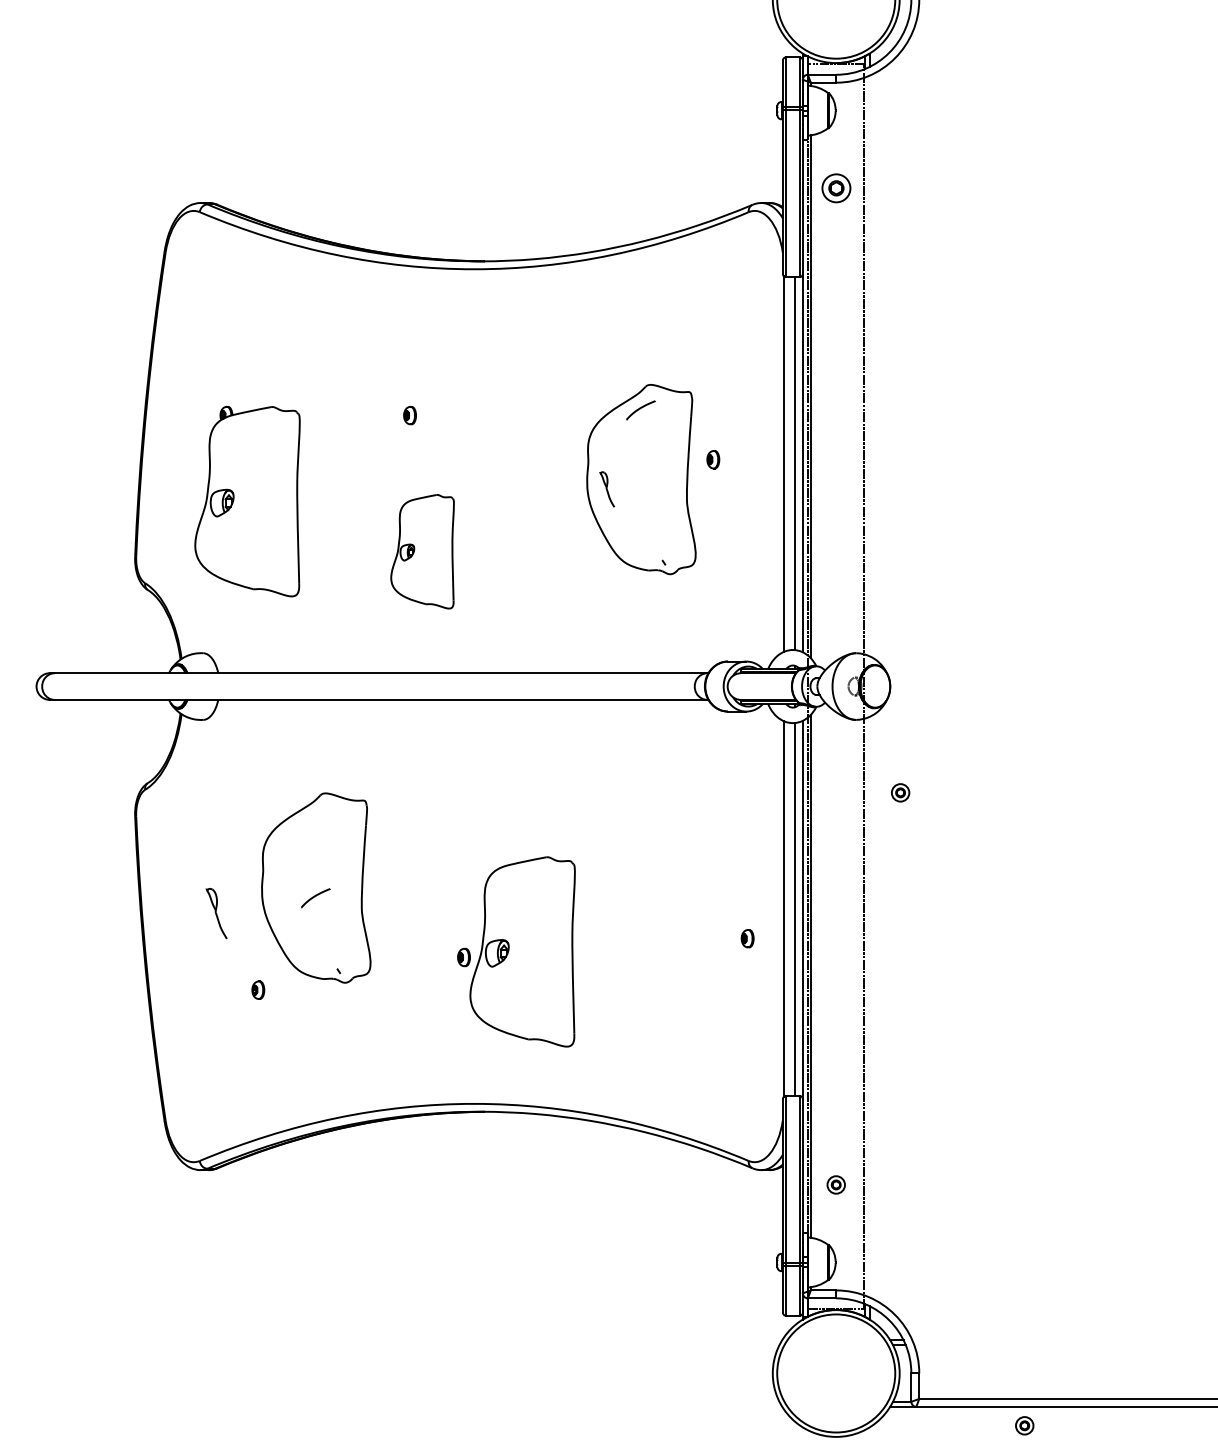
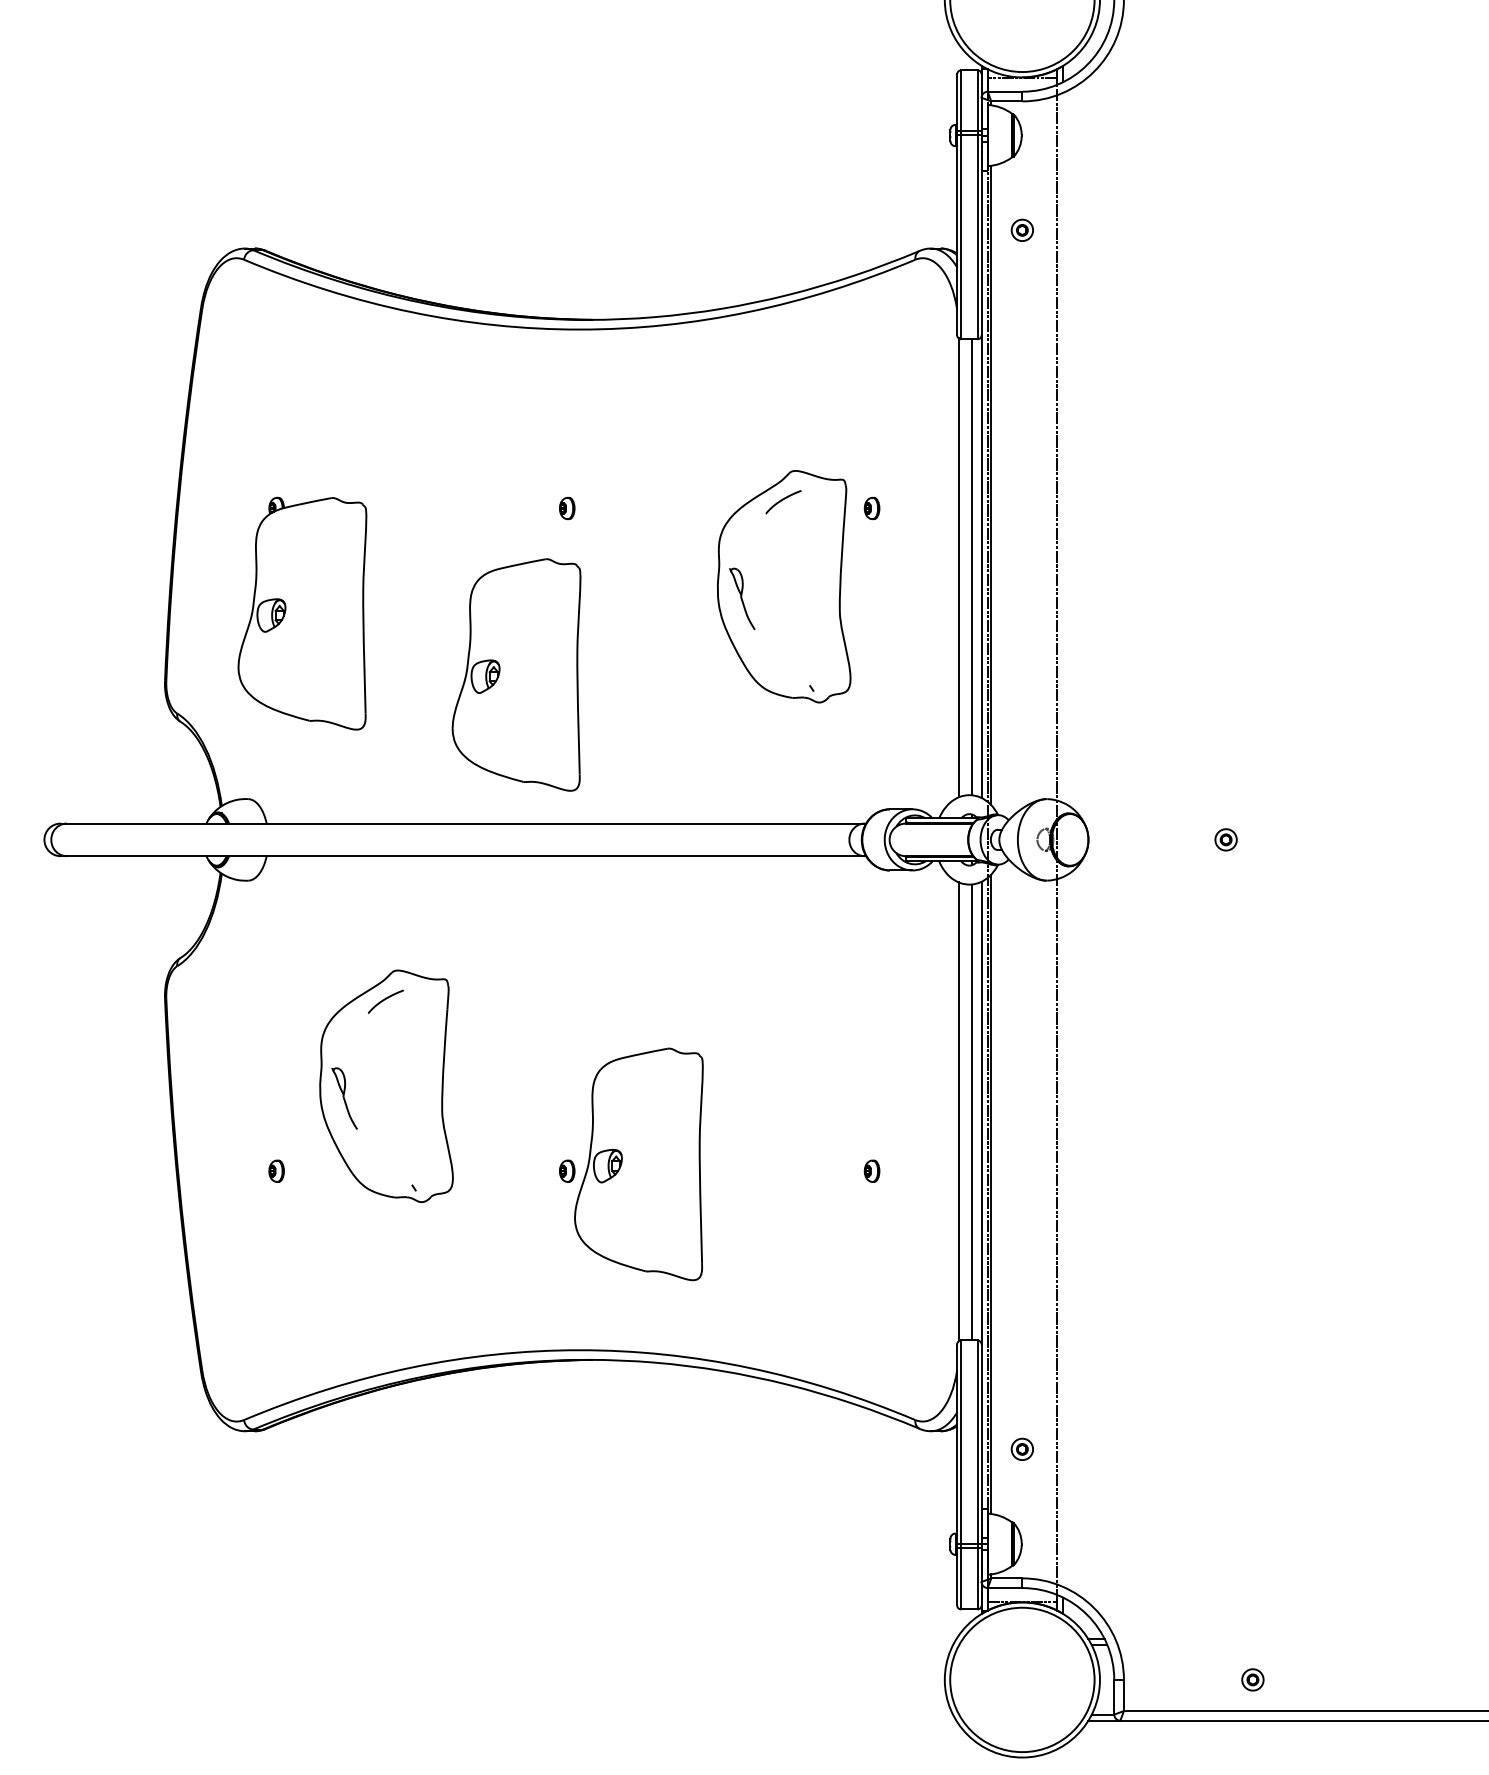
part: (835, 187) -> (1021, 229), size x0.62
part: (410, 415) -> (567, 508), moved
part: (712, 459) -> (871, 508), moved
part: (607, 489) -> (742, 598), size x1.43
part: (422, 551) -> (516, 674), size x1.67
part: (900, 792) -> (1225, 839), moved
curve: (315, 897) -> (385, 1000), moved
part: (216, 913) -> (344, 1098), moved
part: (747, 938) -> (871, 1170), moved
part: (258, 989) -> (276, 1170), moved
part: (1024, 1425) -> (1252, 1679), moved

